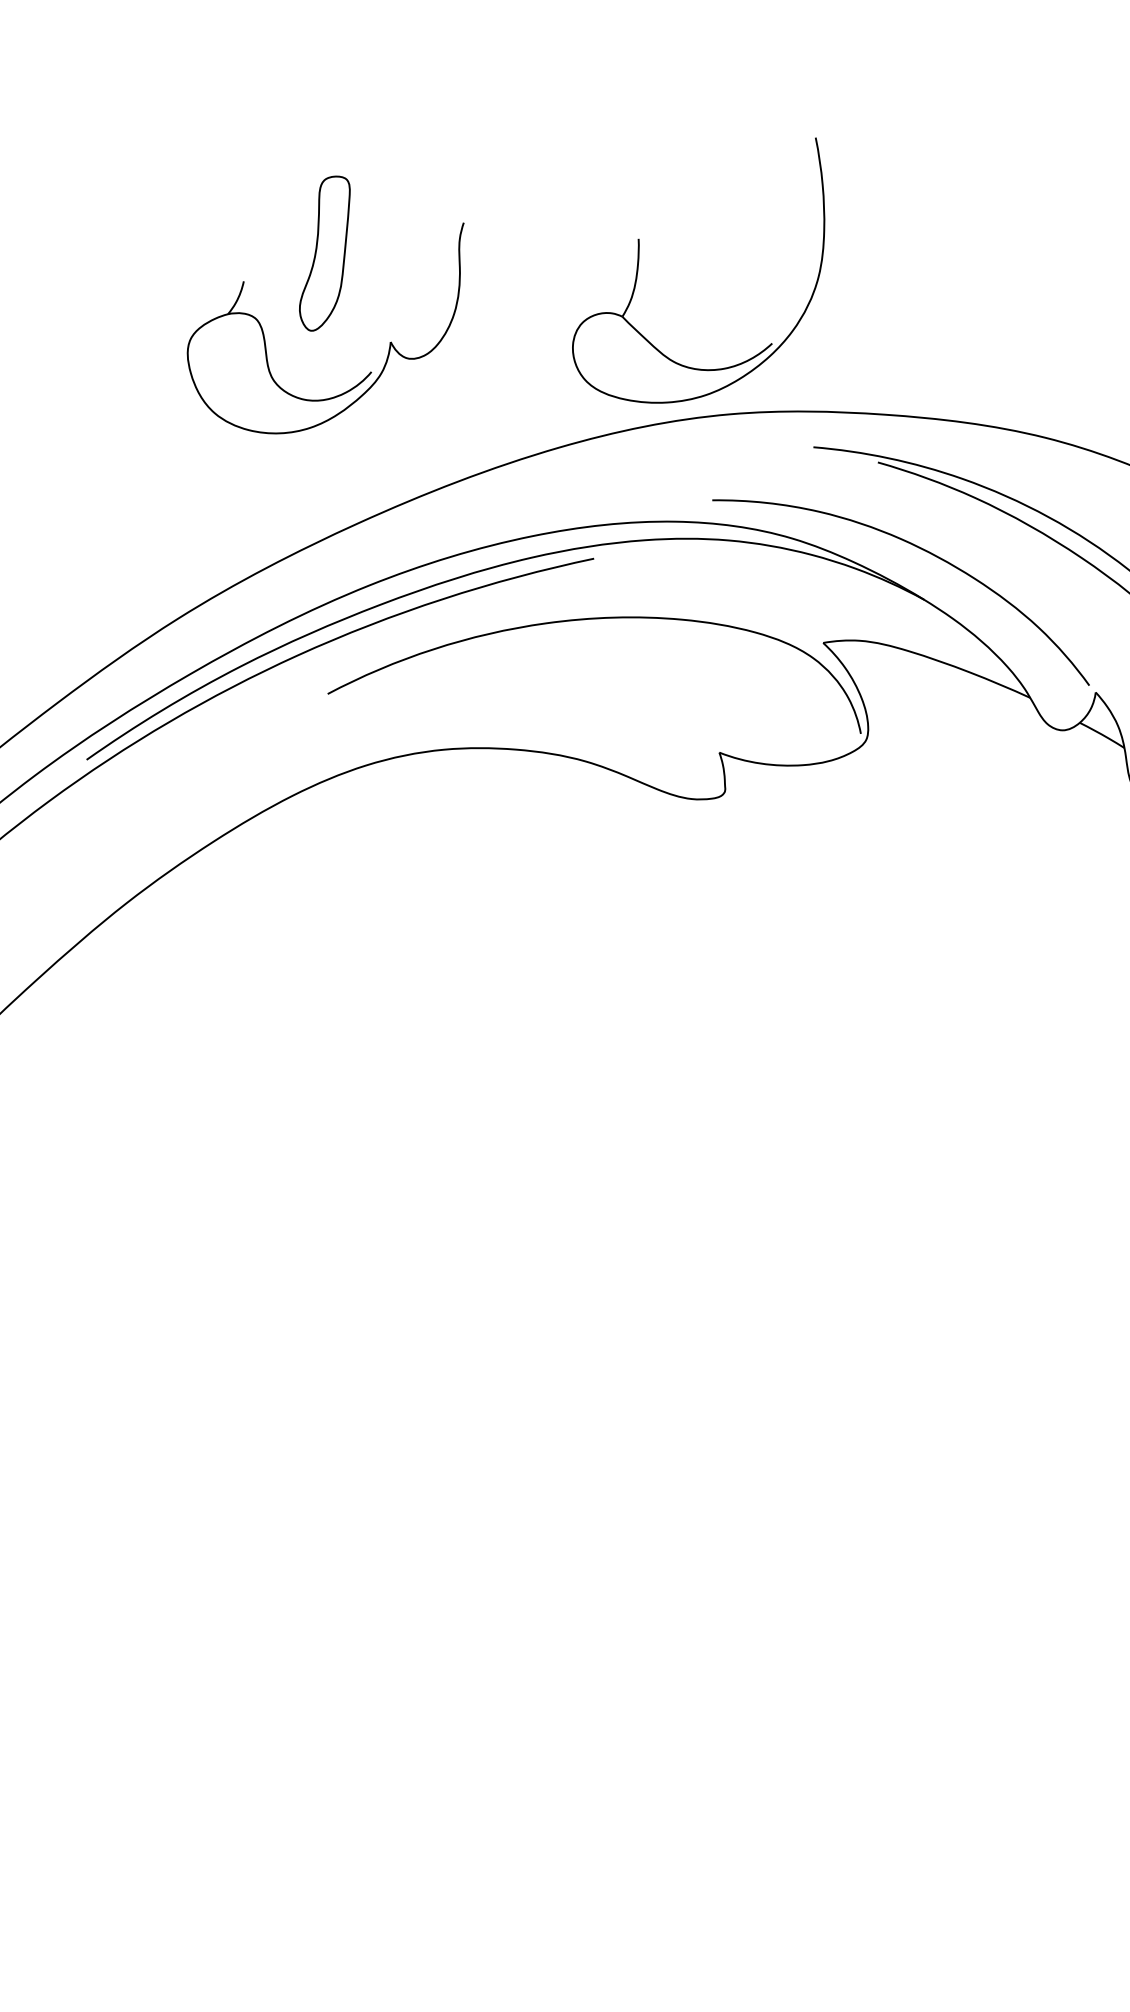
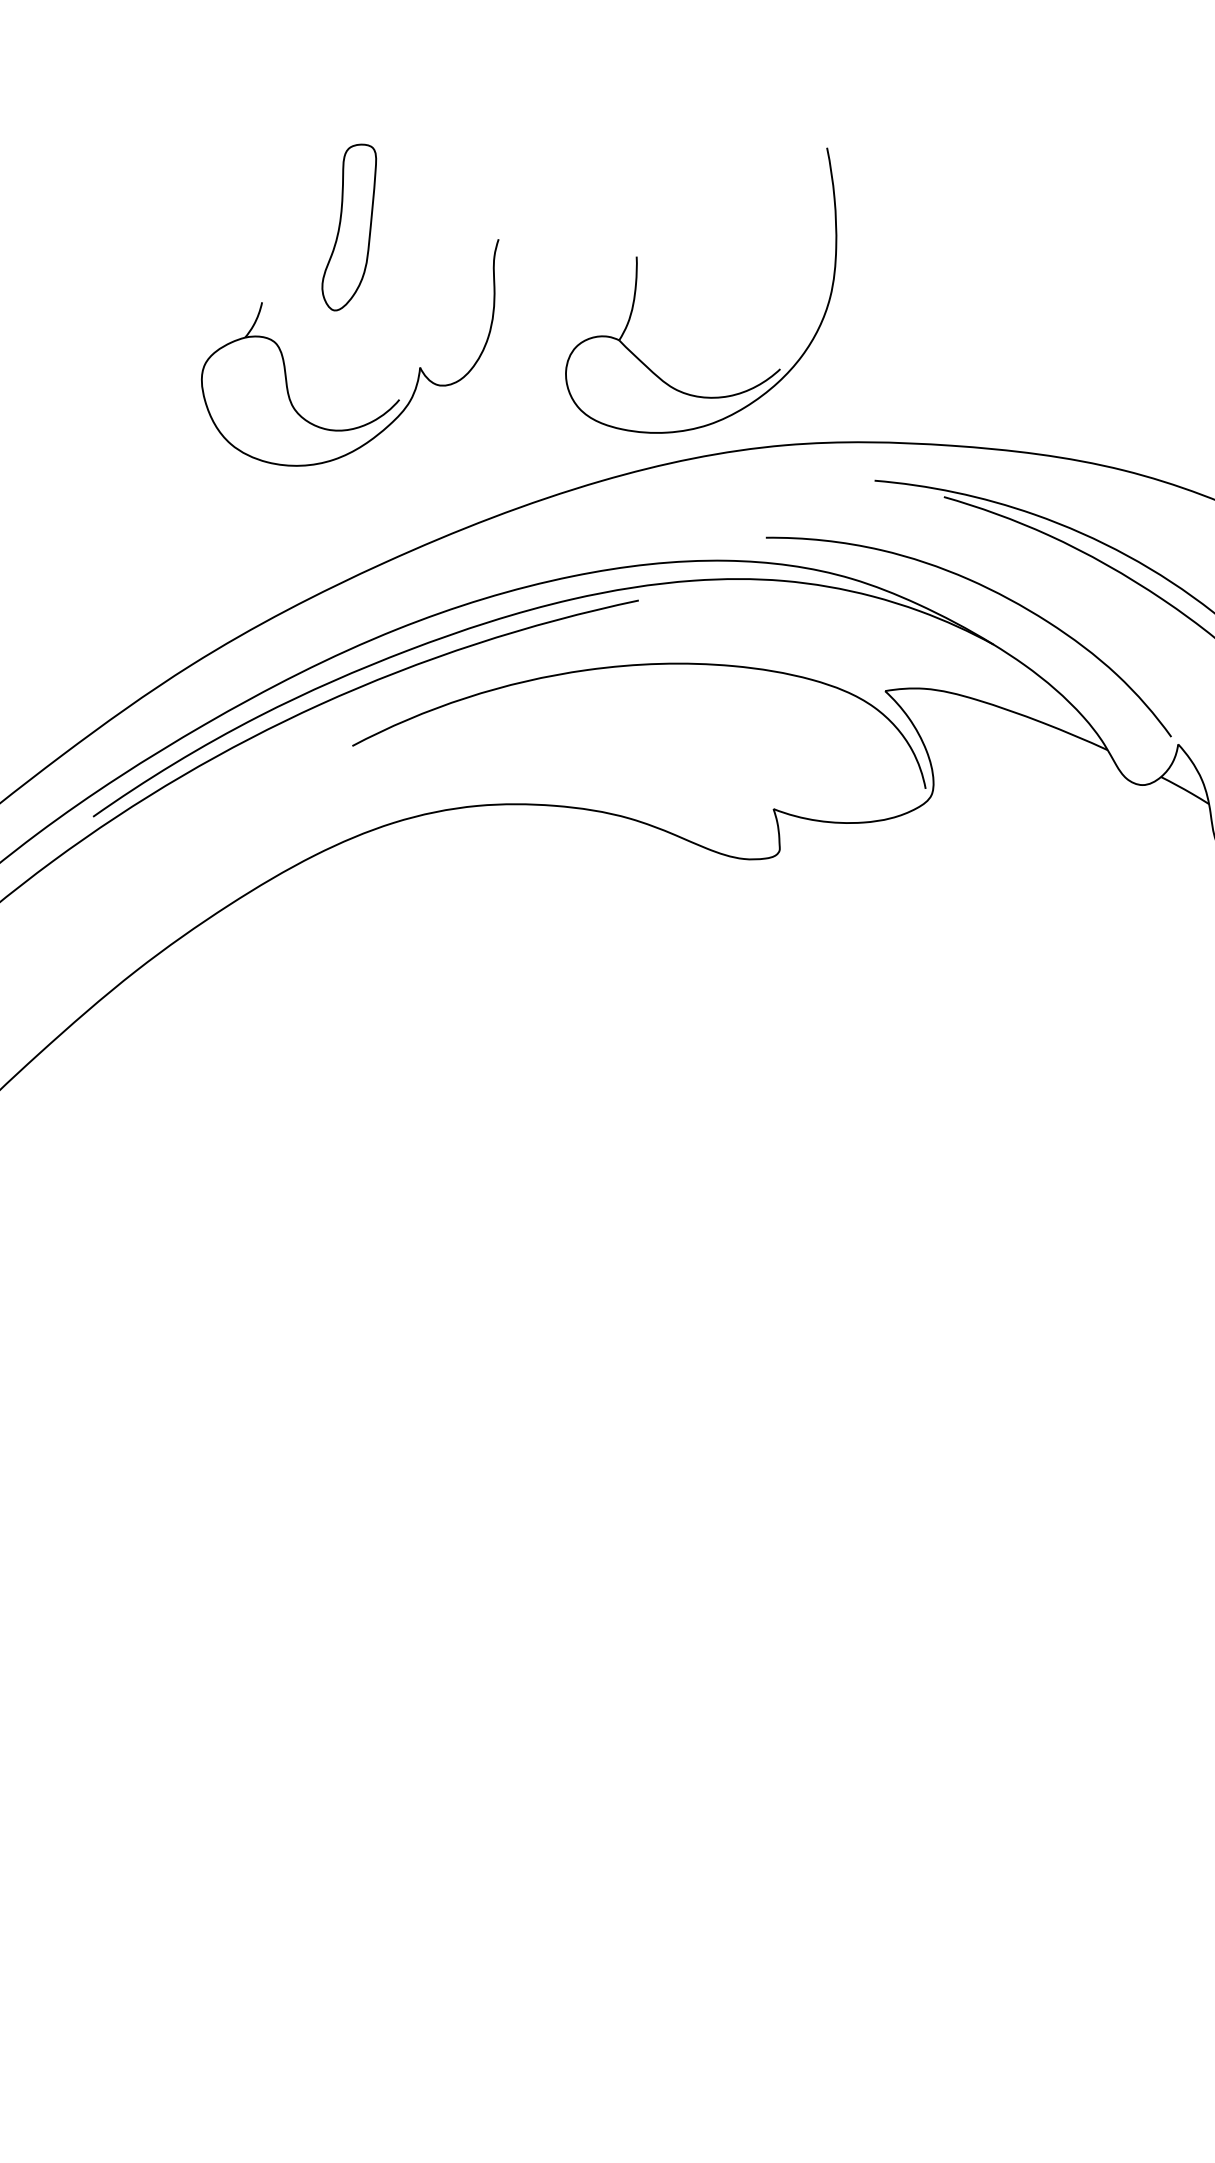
part: (325, 253) -> (349, 227), moved
part: (639, 261) -> (637, 281), moved

